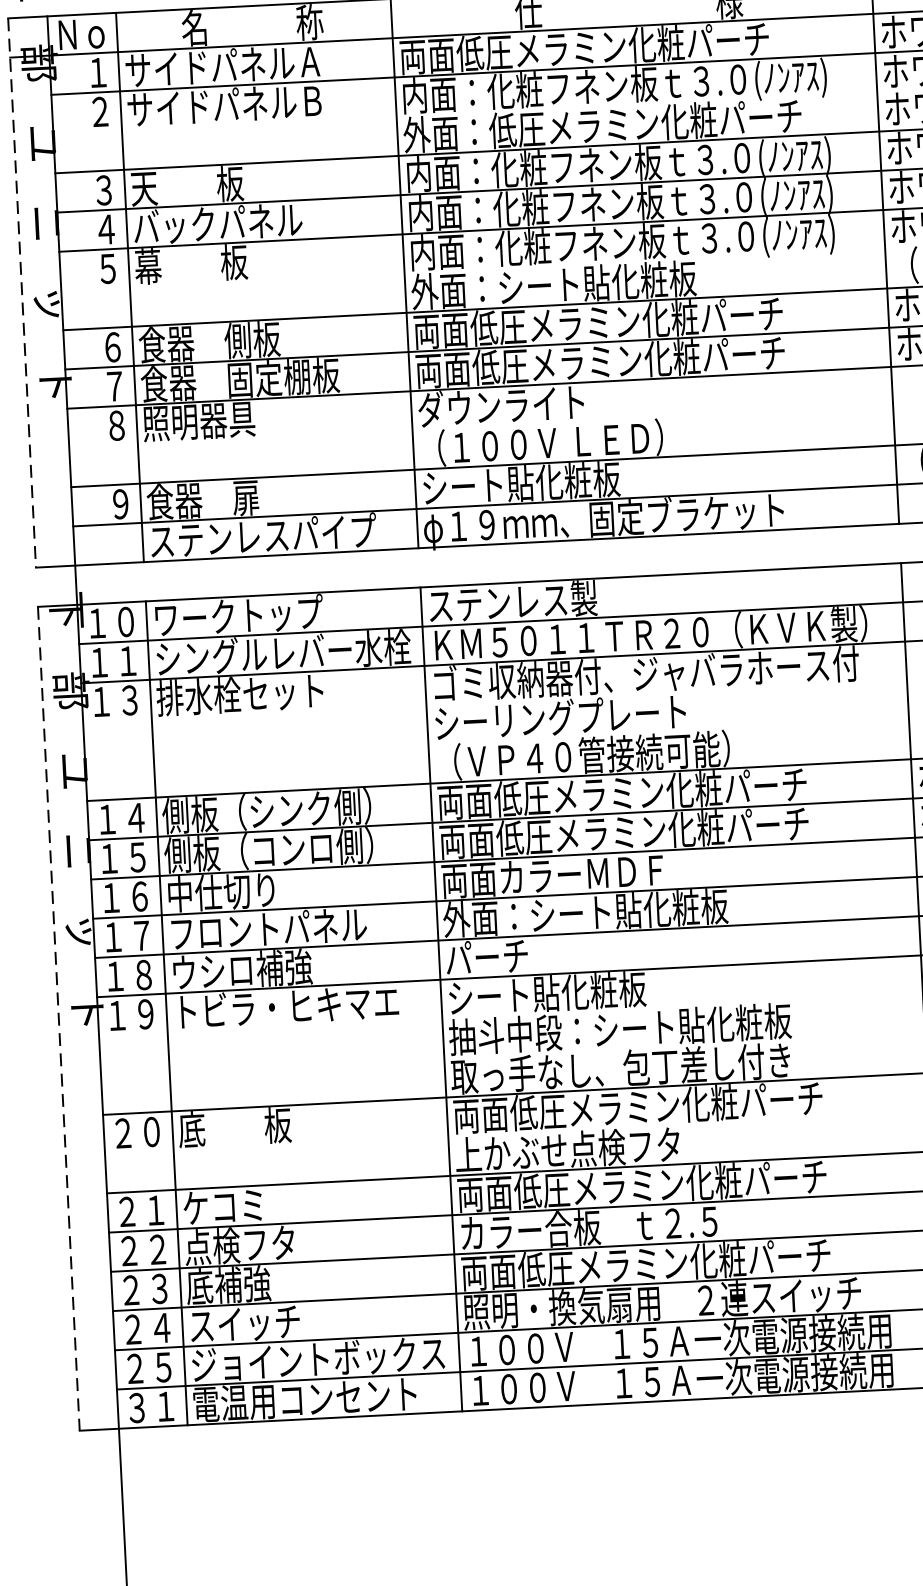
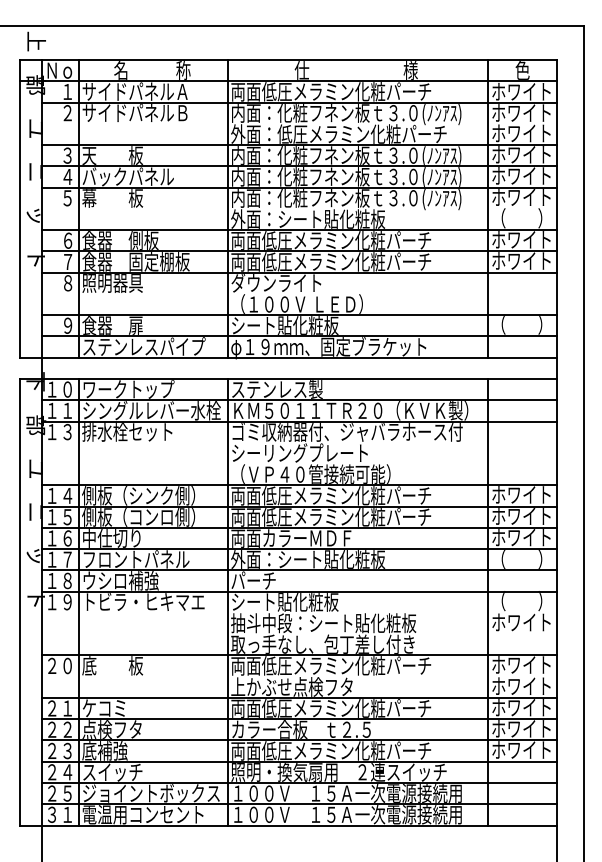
line: (22, 292) -> (20, 208), dashed -> solid
line: (58, 1019) -> (20, 602), dashed -> solid

